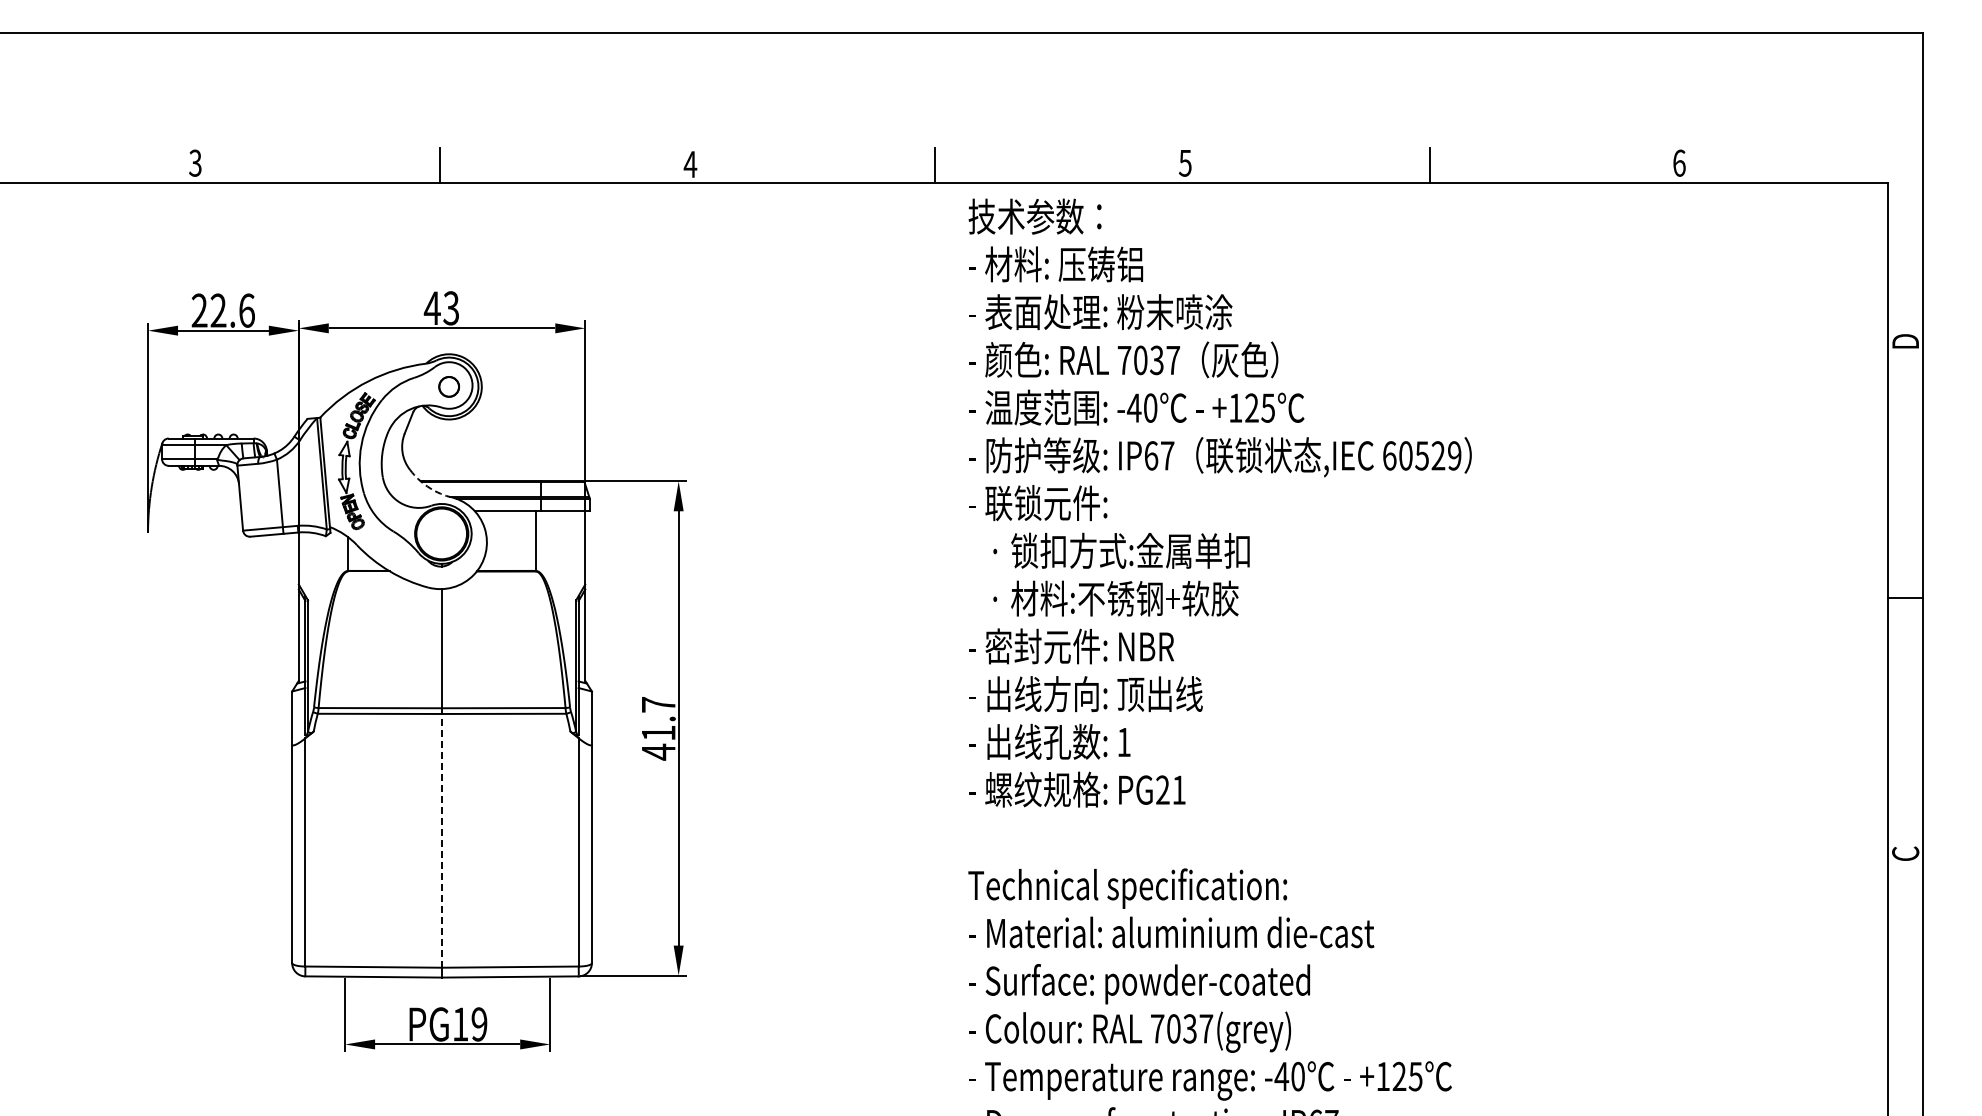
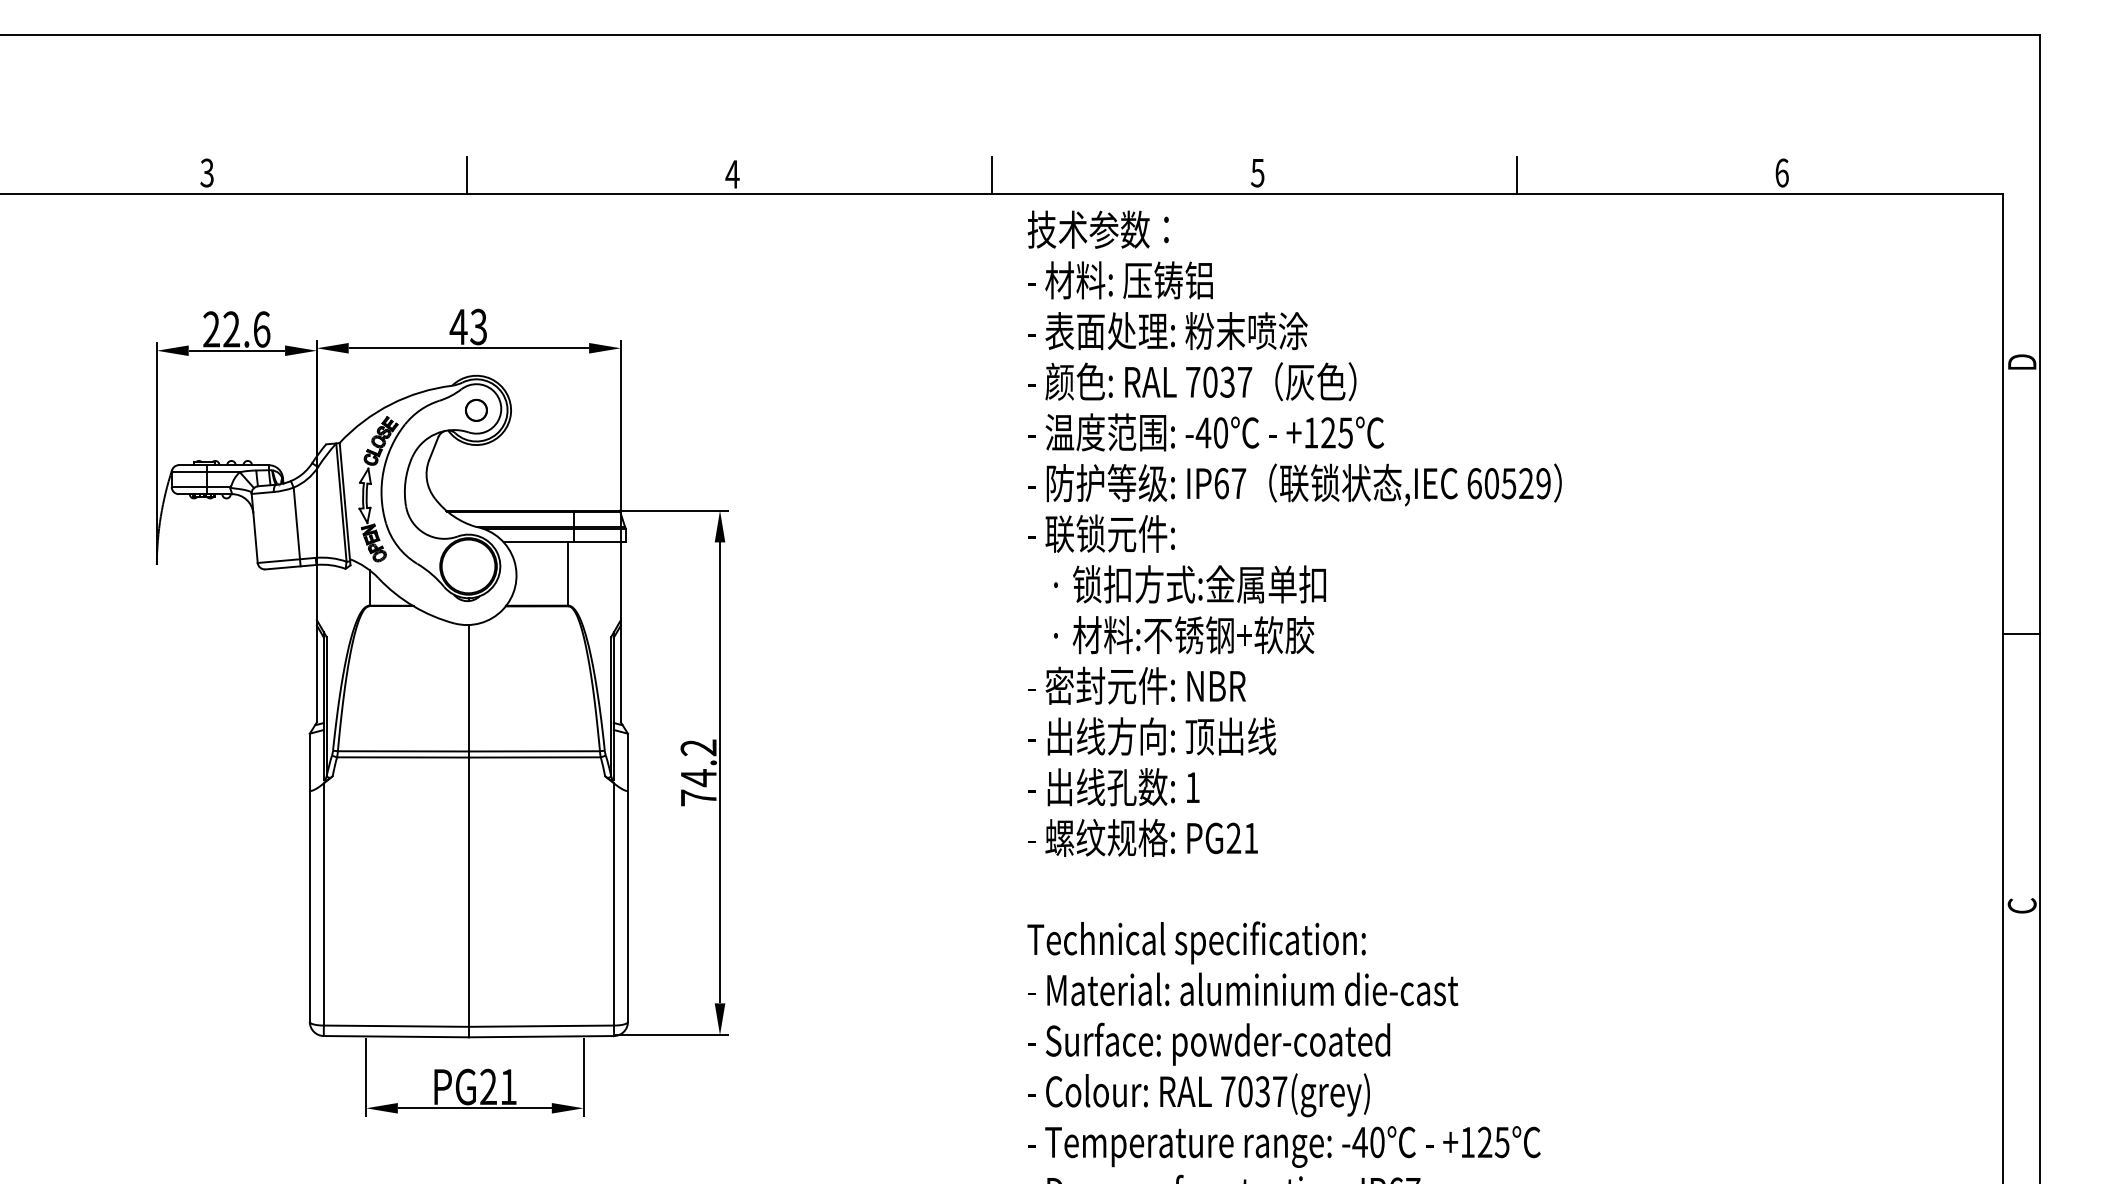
arc: (427, 486) -> (453, 516), dashed -> solid
text: (658, 728) -> (698, 772), 41.7 -> 74.2
line: (442, 840) -> (469, 891), dashed -> solid
text: (469, 1024) -> (498, 1087), PG19 -> PG21

